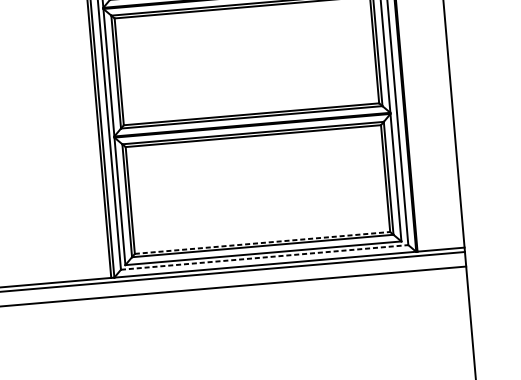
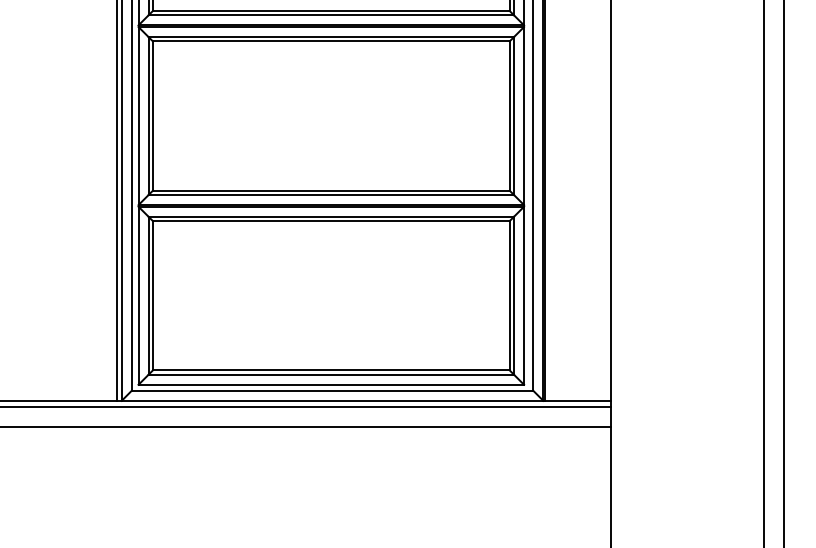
line: (262, 243) -> (331, 370), dashed -> solid
line: (264, 257) -> (332, 390), dashed -> solid

